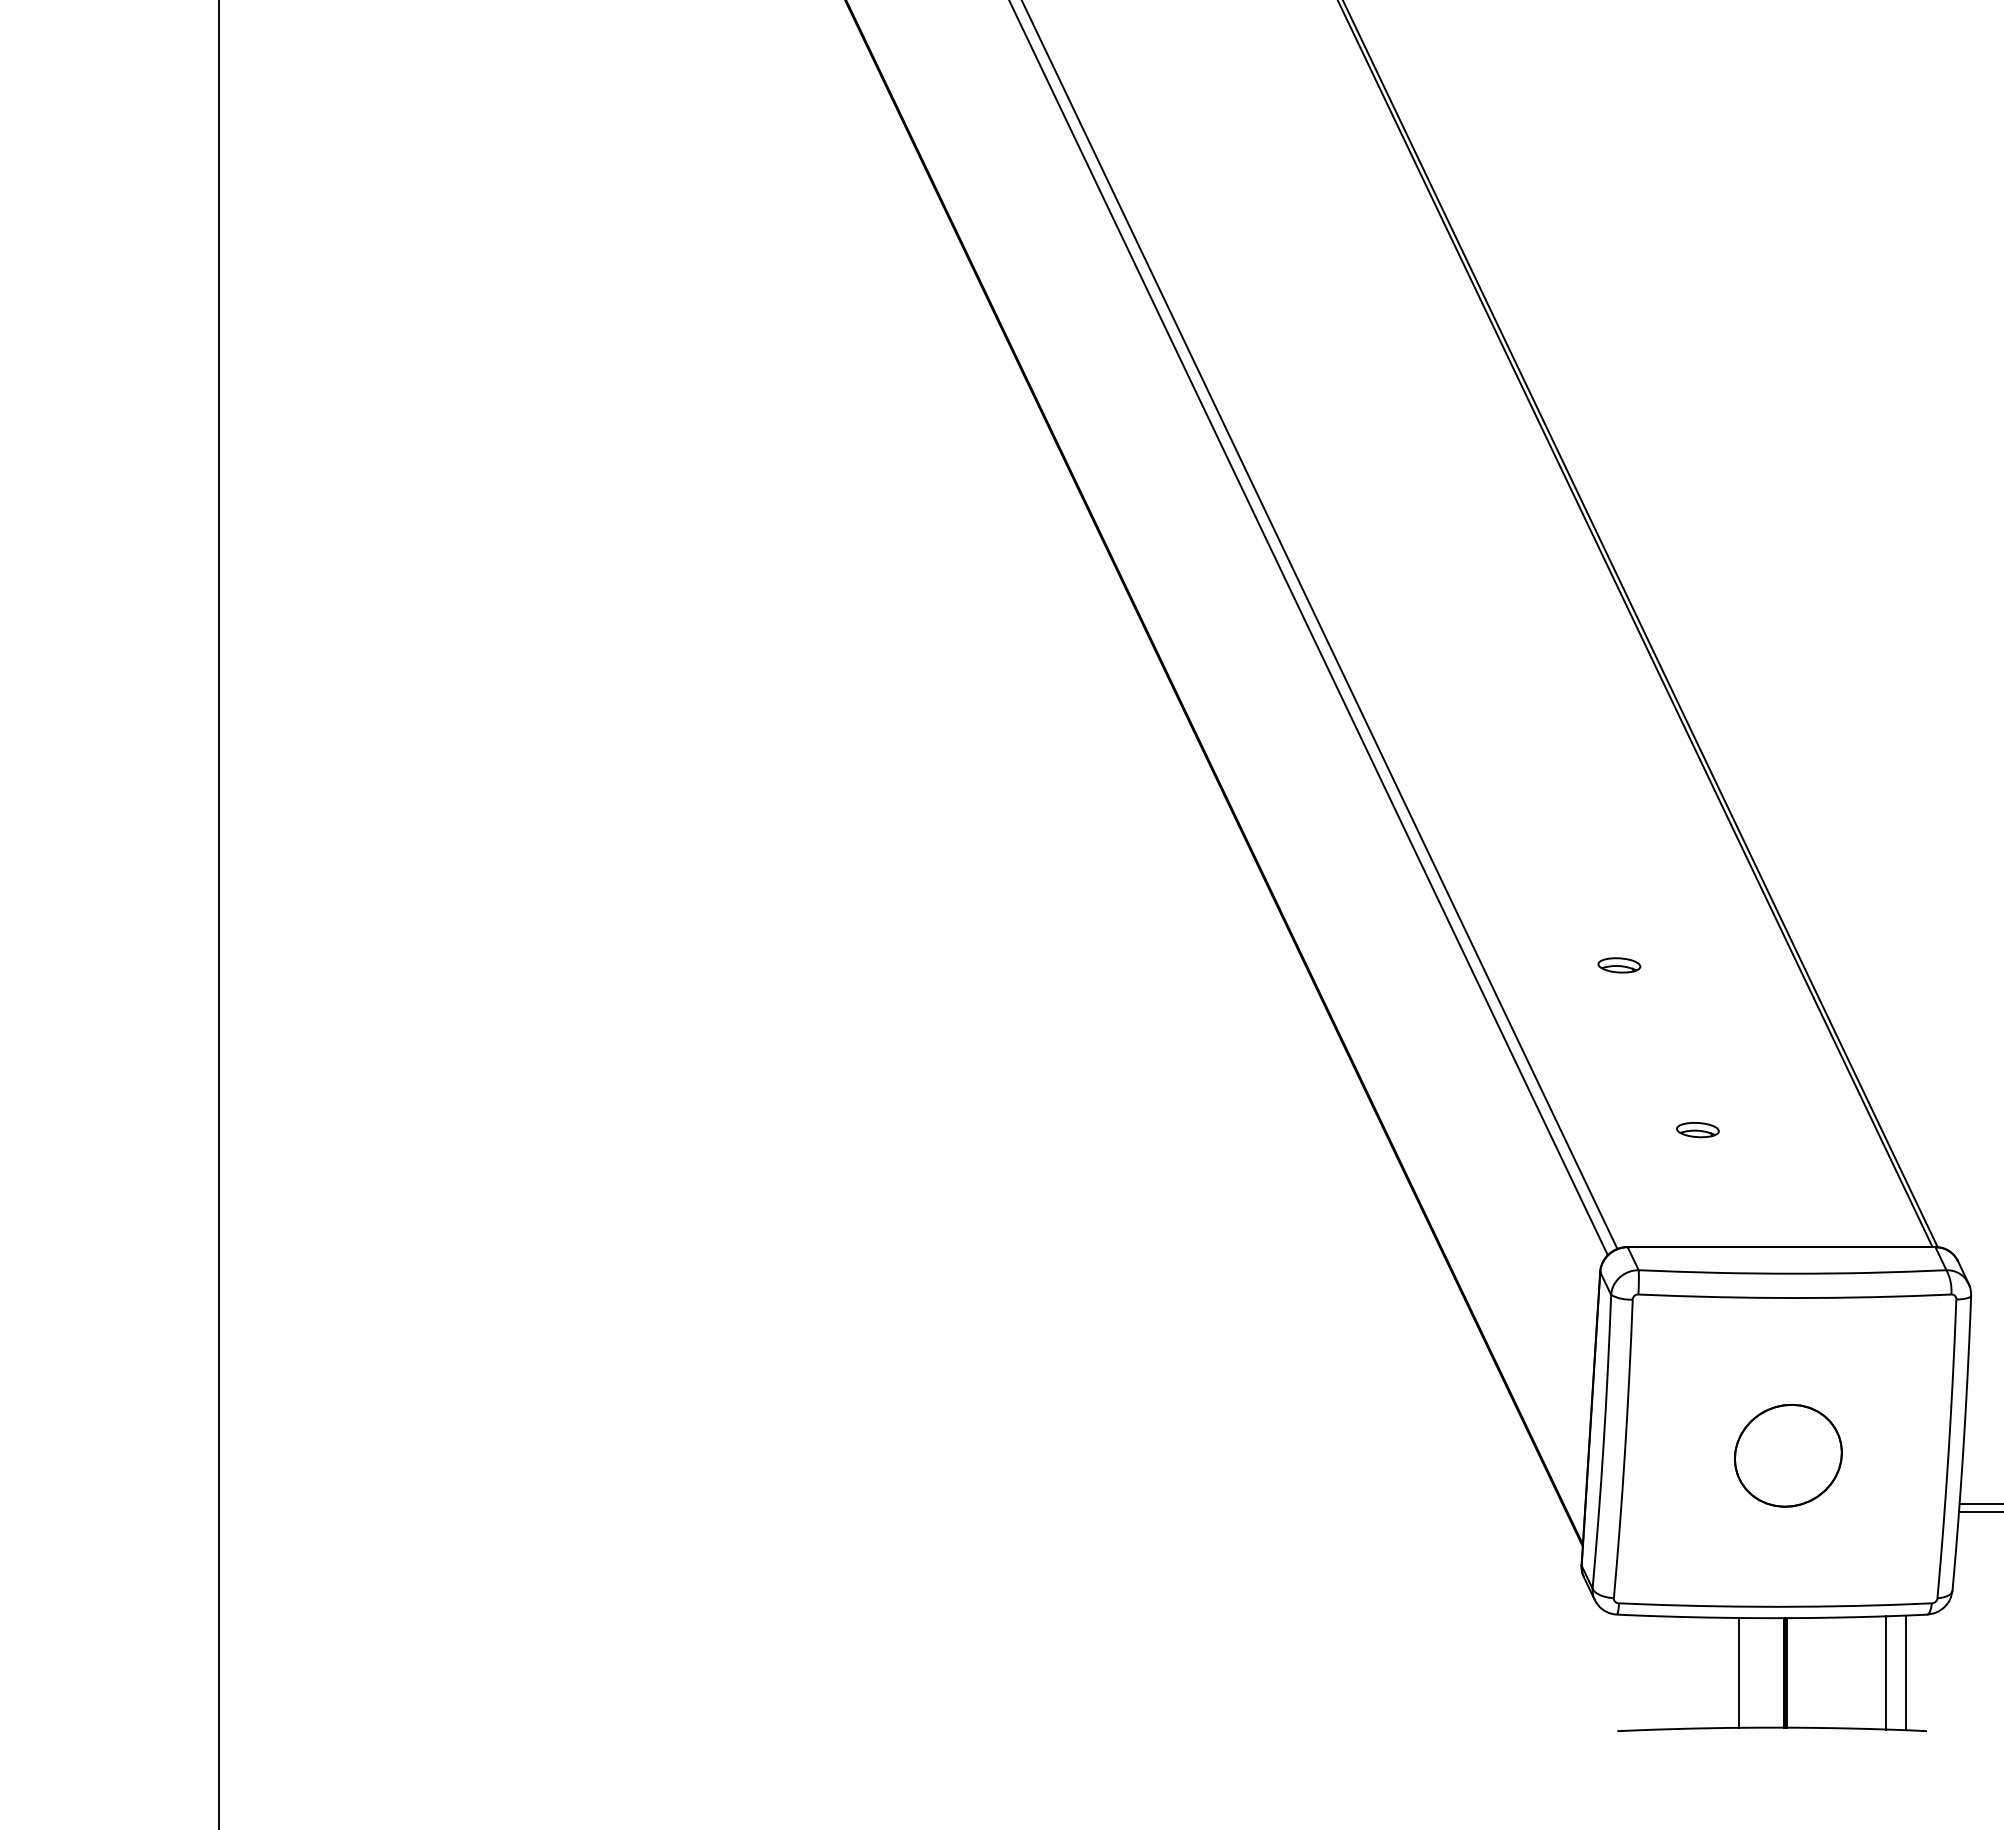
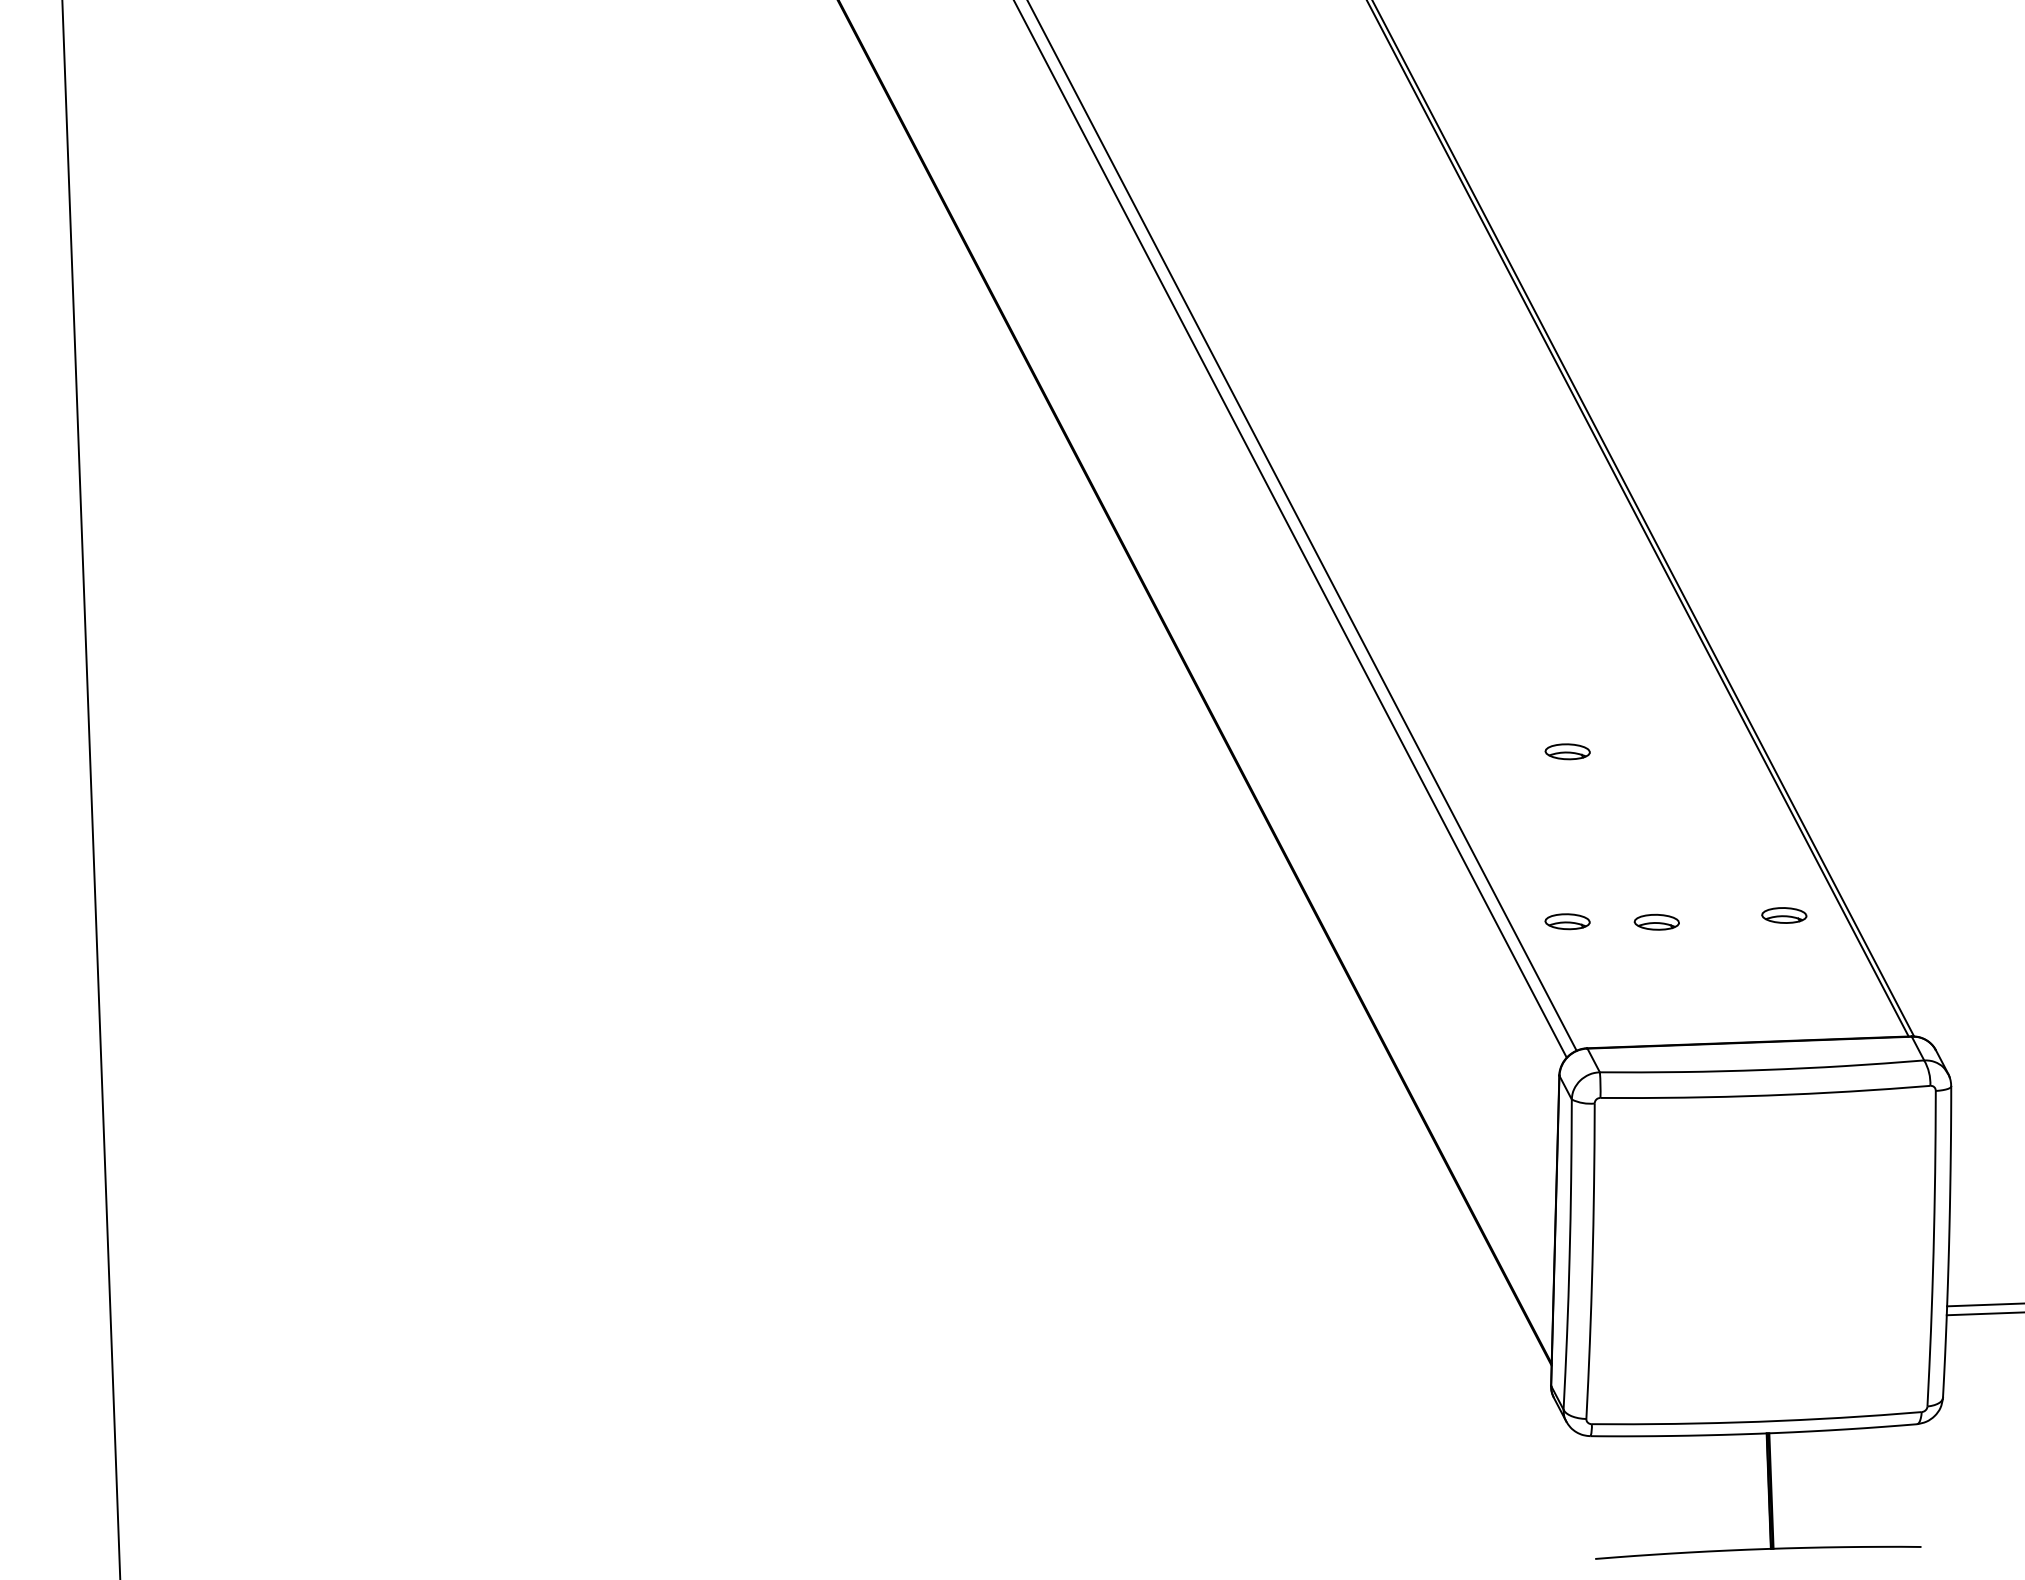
part: (1613, 1126) -> (1567, 921), added
part: (1818, 1128) -> (1783, 916), added
part: (1788, 1455) -> (1764, 1261), removed
line: (1738, 1672) -> (1720, 1492), removed
line: (1885, 1672) -> (1875, 1486), removed
line: (1906, 1672) -> (1897, 1485), removed

